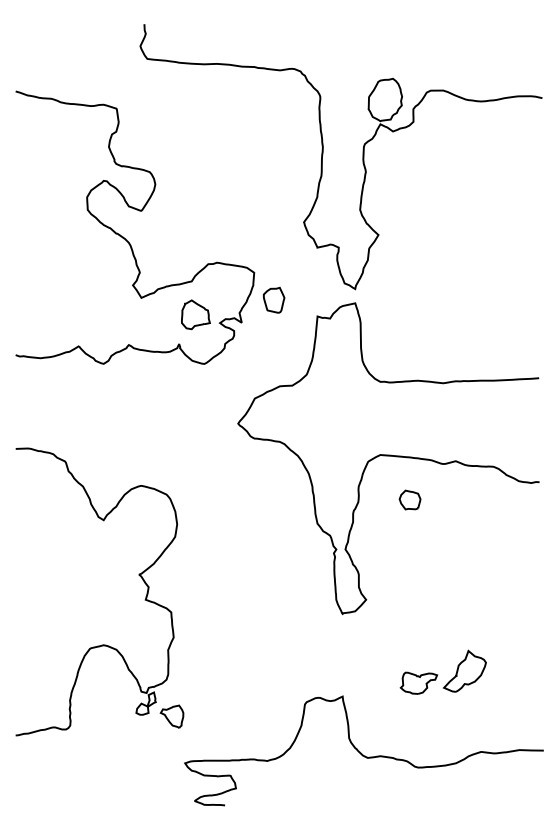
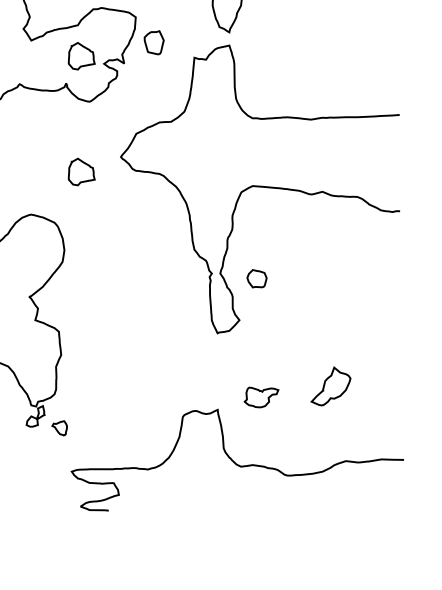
part: (195, 439) -> (81, 171), added
part: (409, 499) -> (256, 278), moved
part: (418, 682) -> (261, 396), moved
part: (171, 716) -> (59, 428), size x0.7

